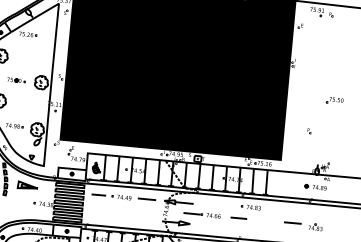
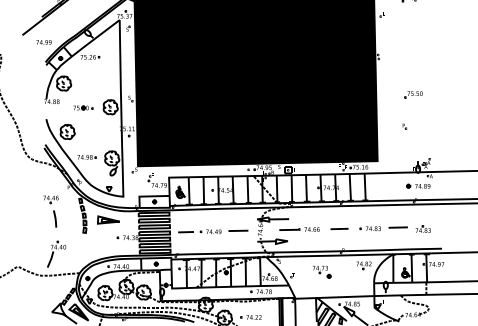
part: (334, 100) -> (413, 94), moved
part: (124, 197) -> (213, 231), moved
part: (250, 207) -> (369, 228), moved

